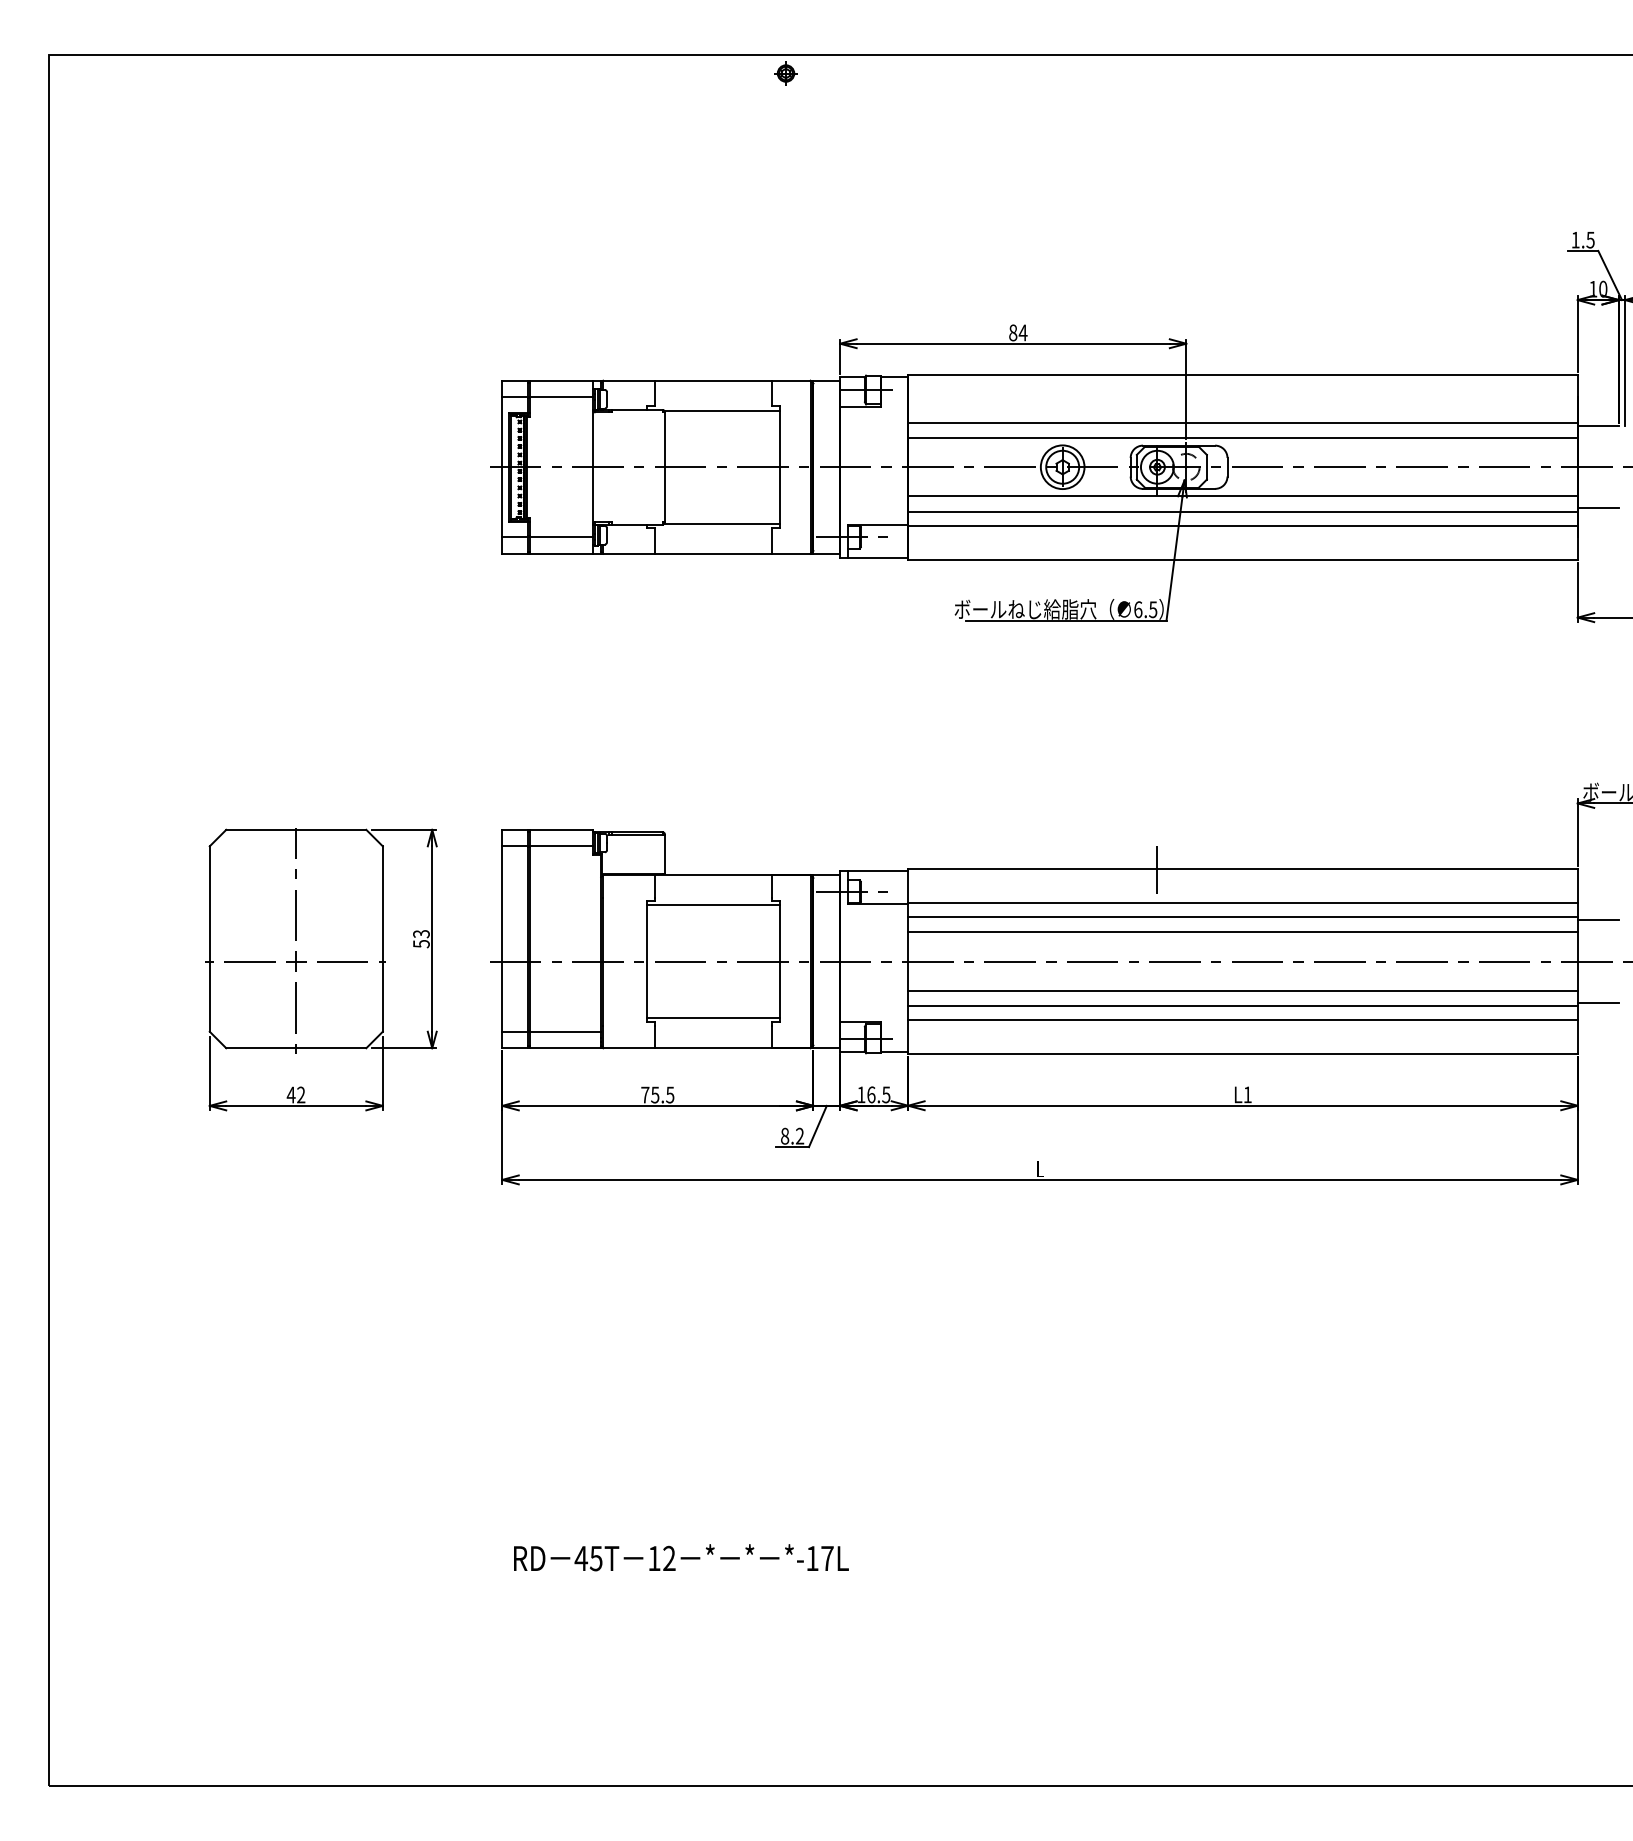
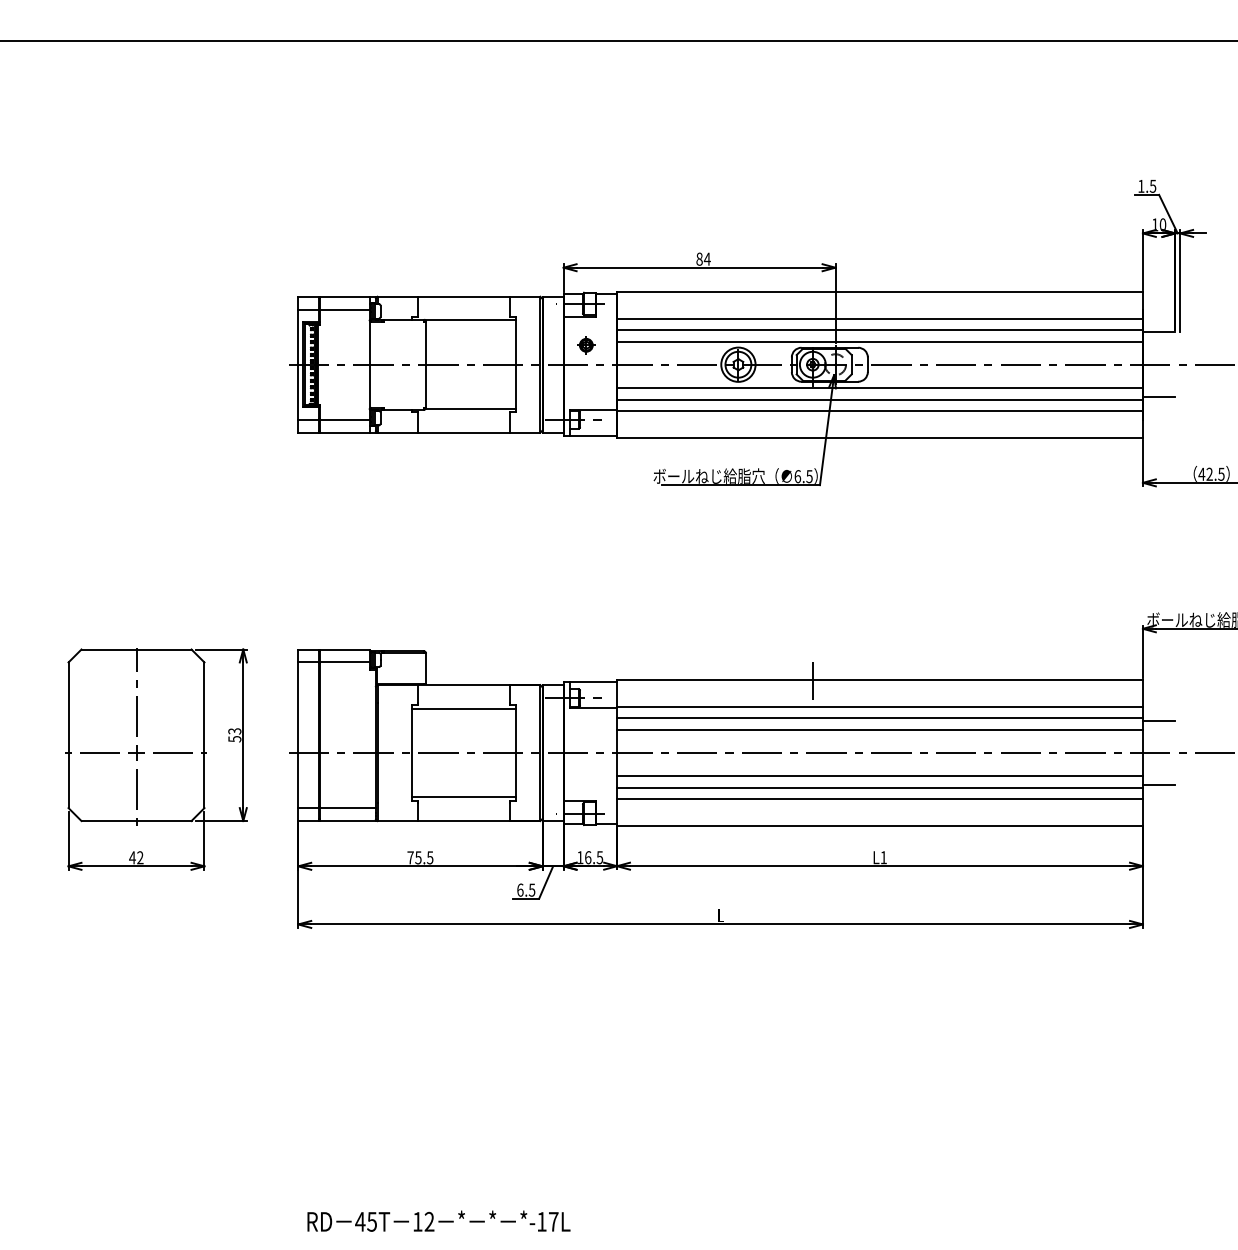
part: (785, 73) -> (585, 345), moved
line: (1242, 408) -> (879, 318), added
text: (792, 1135) -> (526, 889), 8.2 -> 6.5

